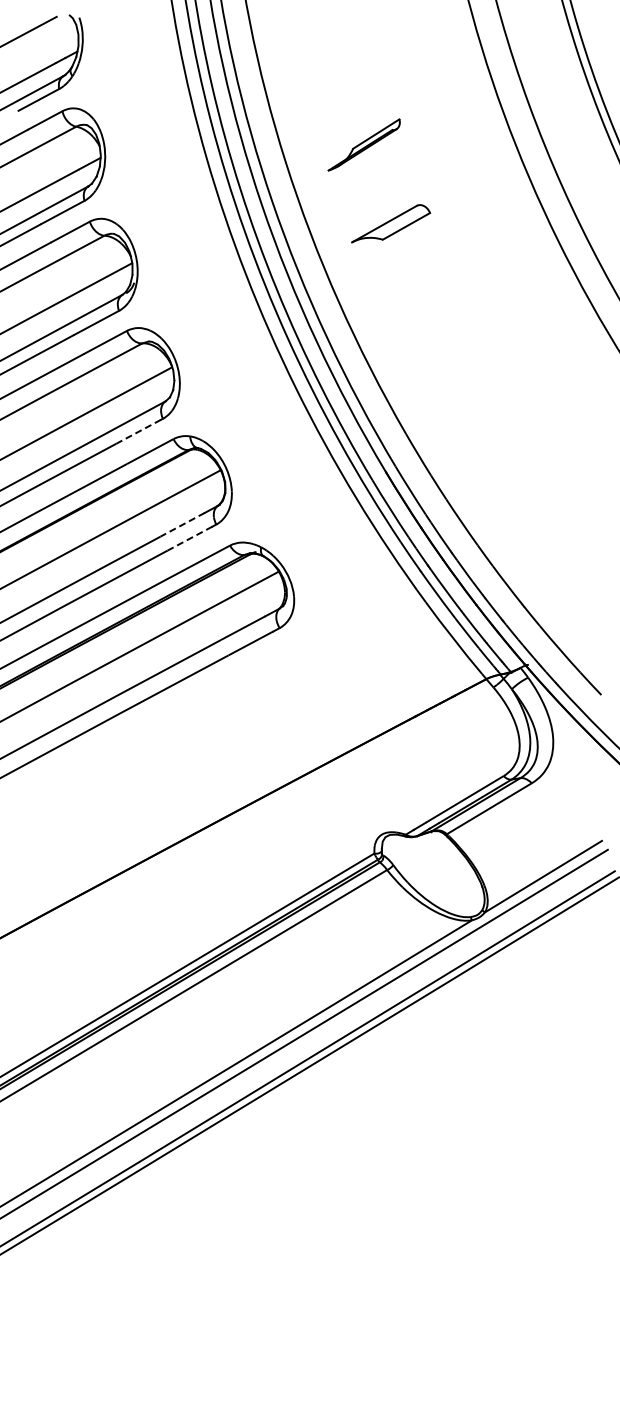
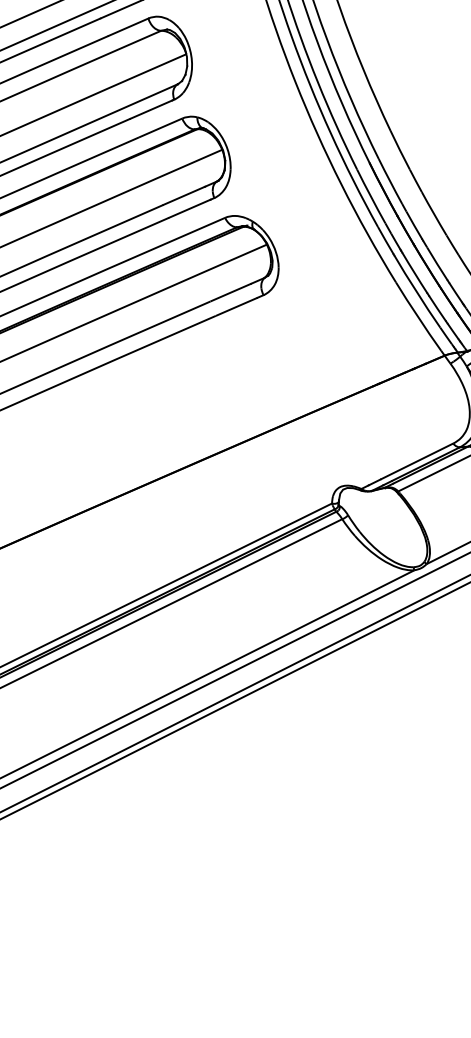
line: (138, 432) -> (151, 110), dashed -> solid
line: (182, 525) -> (184, 196), dashed -> solid
line: (189, 538) -> (189, 208), dashed -> solid

